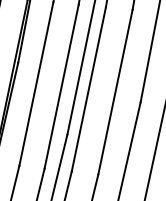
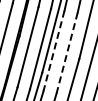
line: (87, 90) -> (53, 51), solid -> dashed
line: (116, 92) -> (67, 53), solid -> dashed

